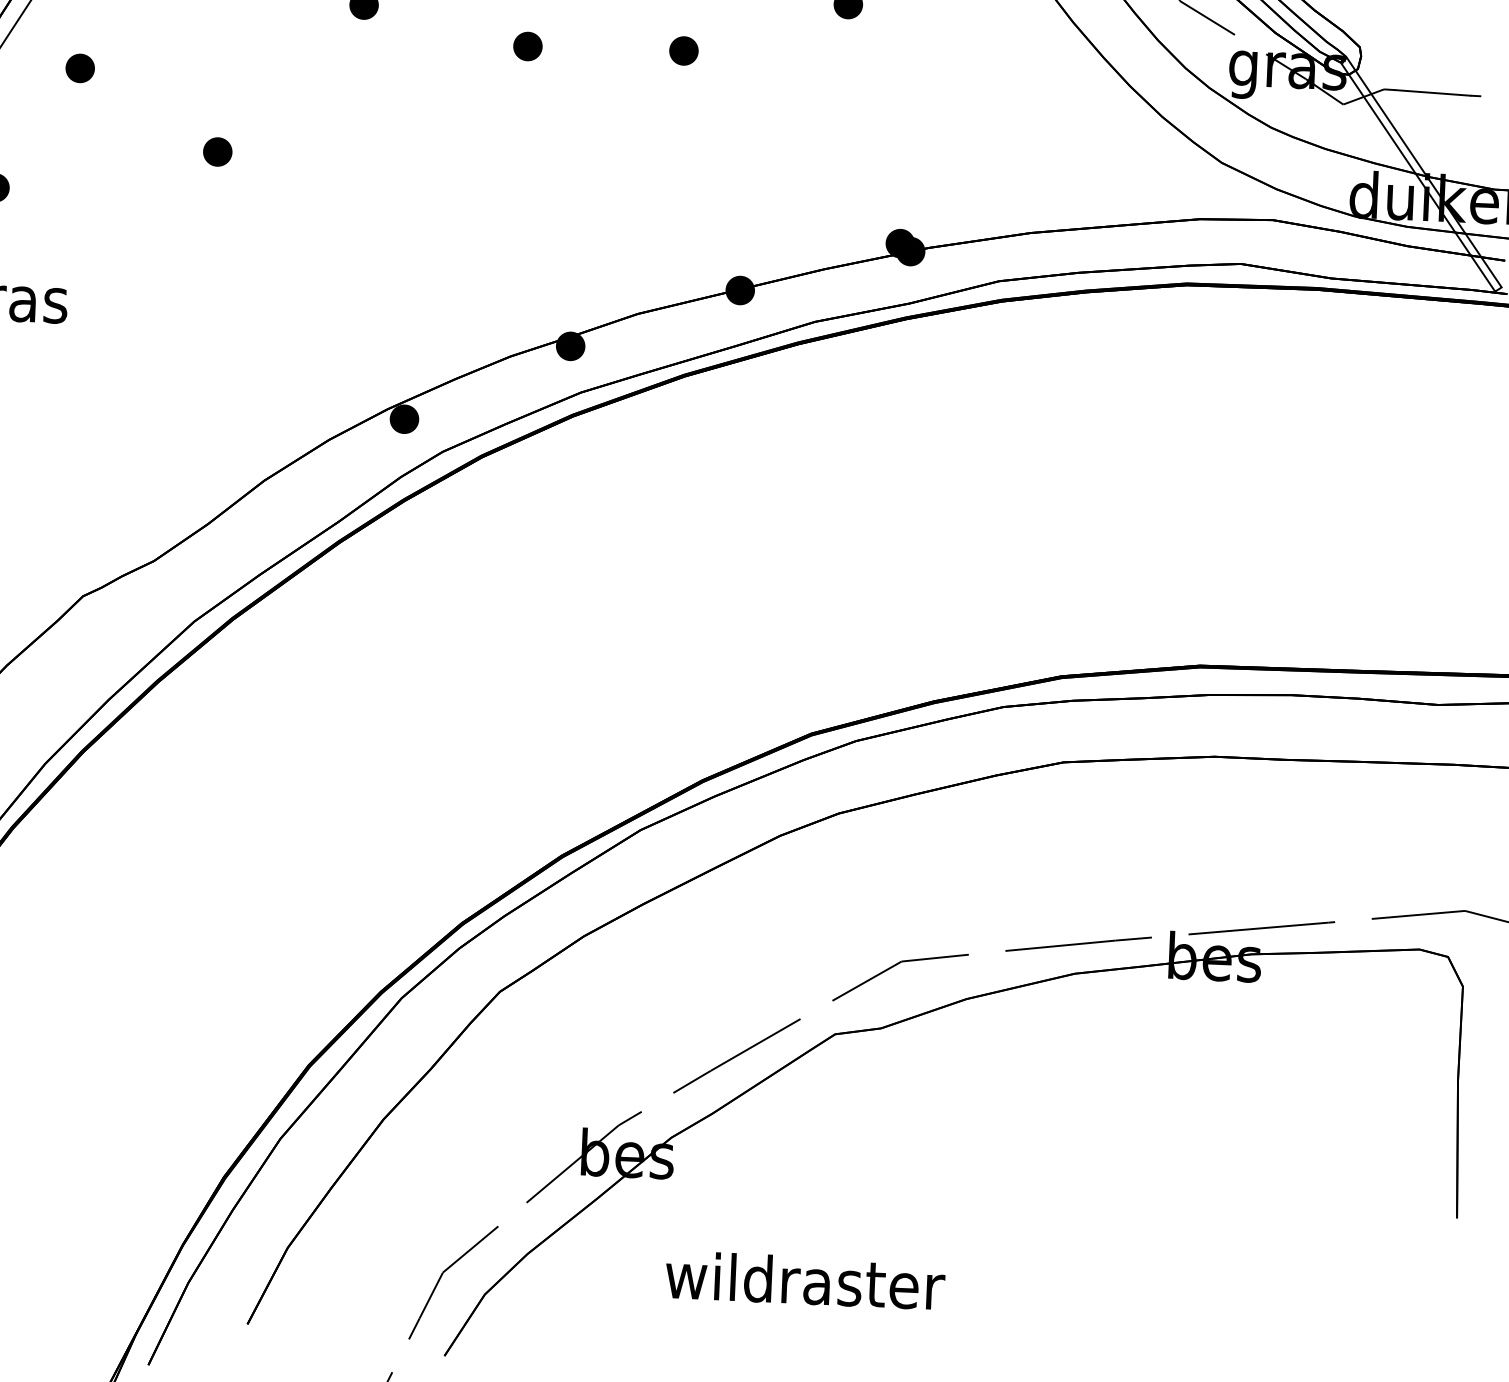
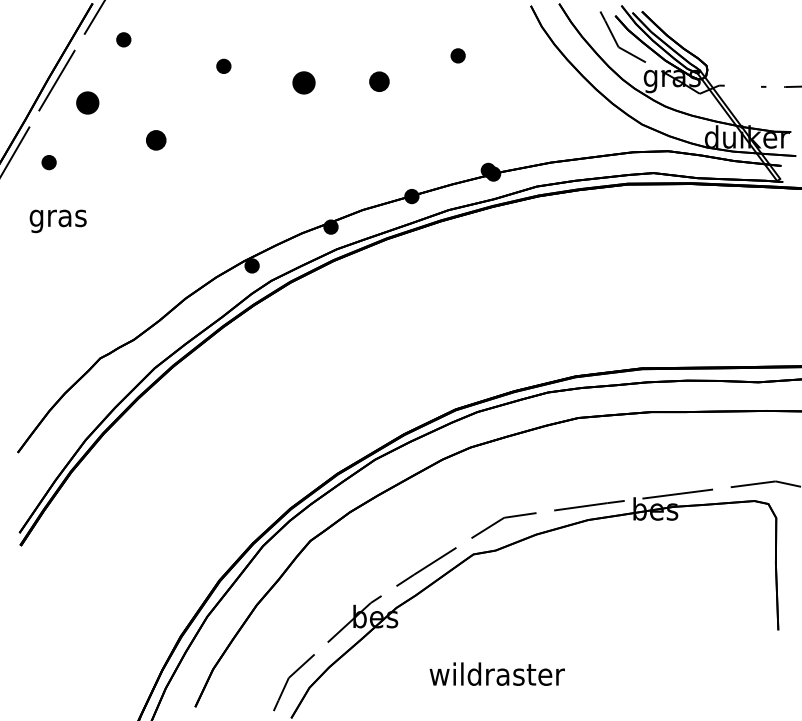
part: (526, 45) -> (303, 82), size x1.6
part: (683, 50) -> (379, 81), size x1.4
part: (79, 67) -> (87, 102), size x1.6
line: (1432, 91) -> (742, 85), removed
part: (216, 151) -> (155, 140), size x1.4
text: (803, 1279) -> (496, 673), moved

